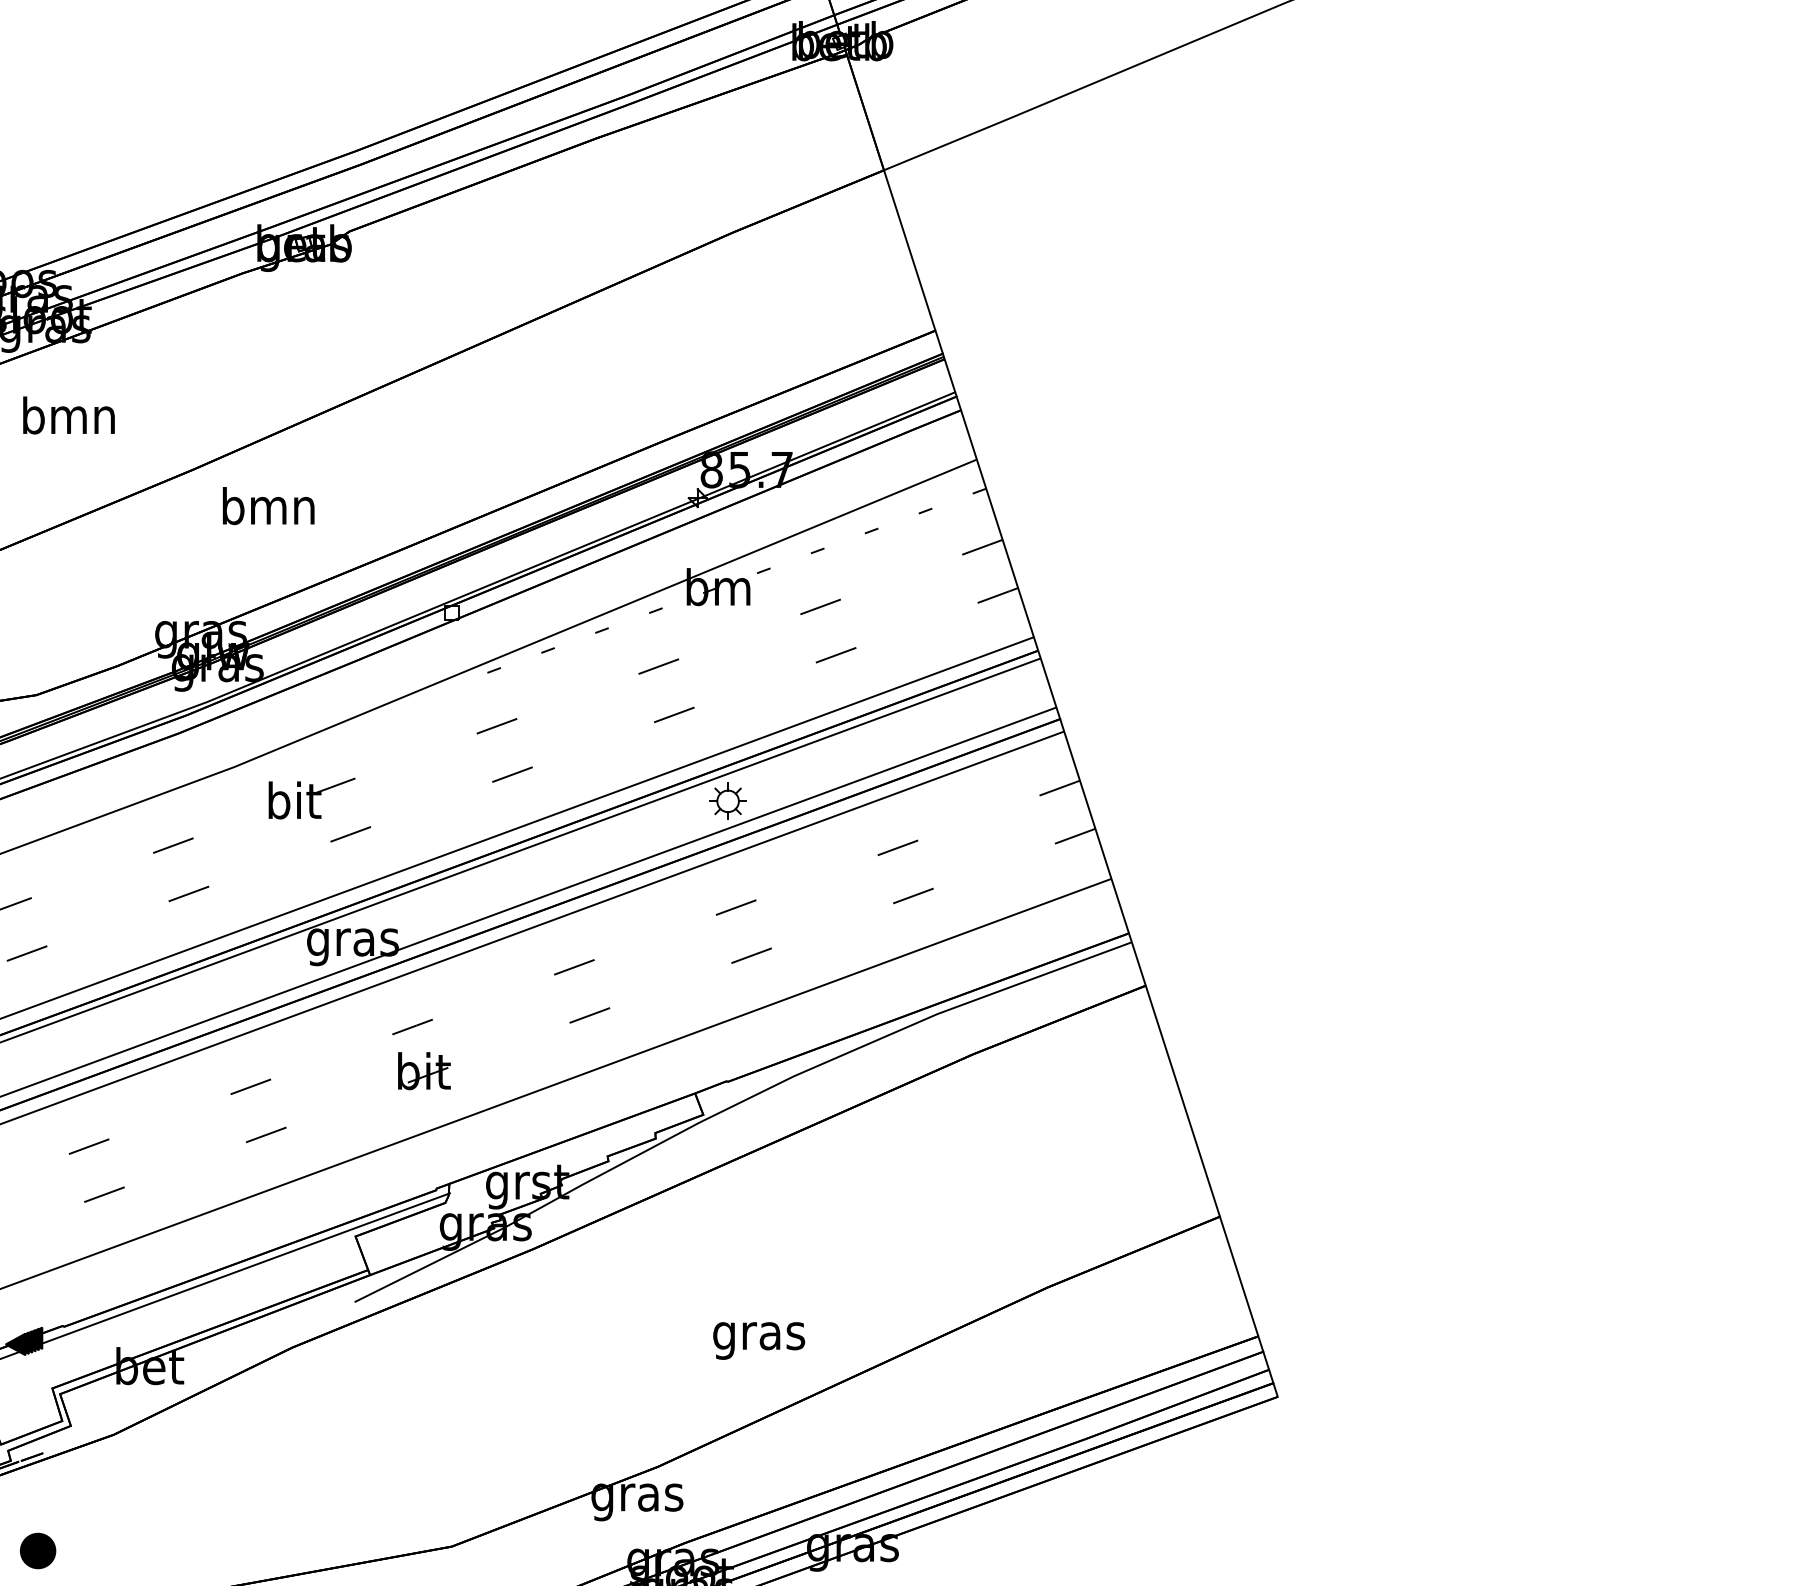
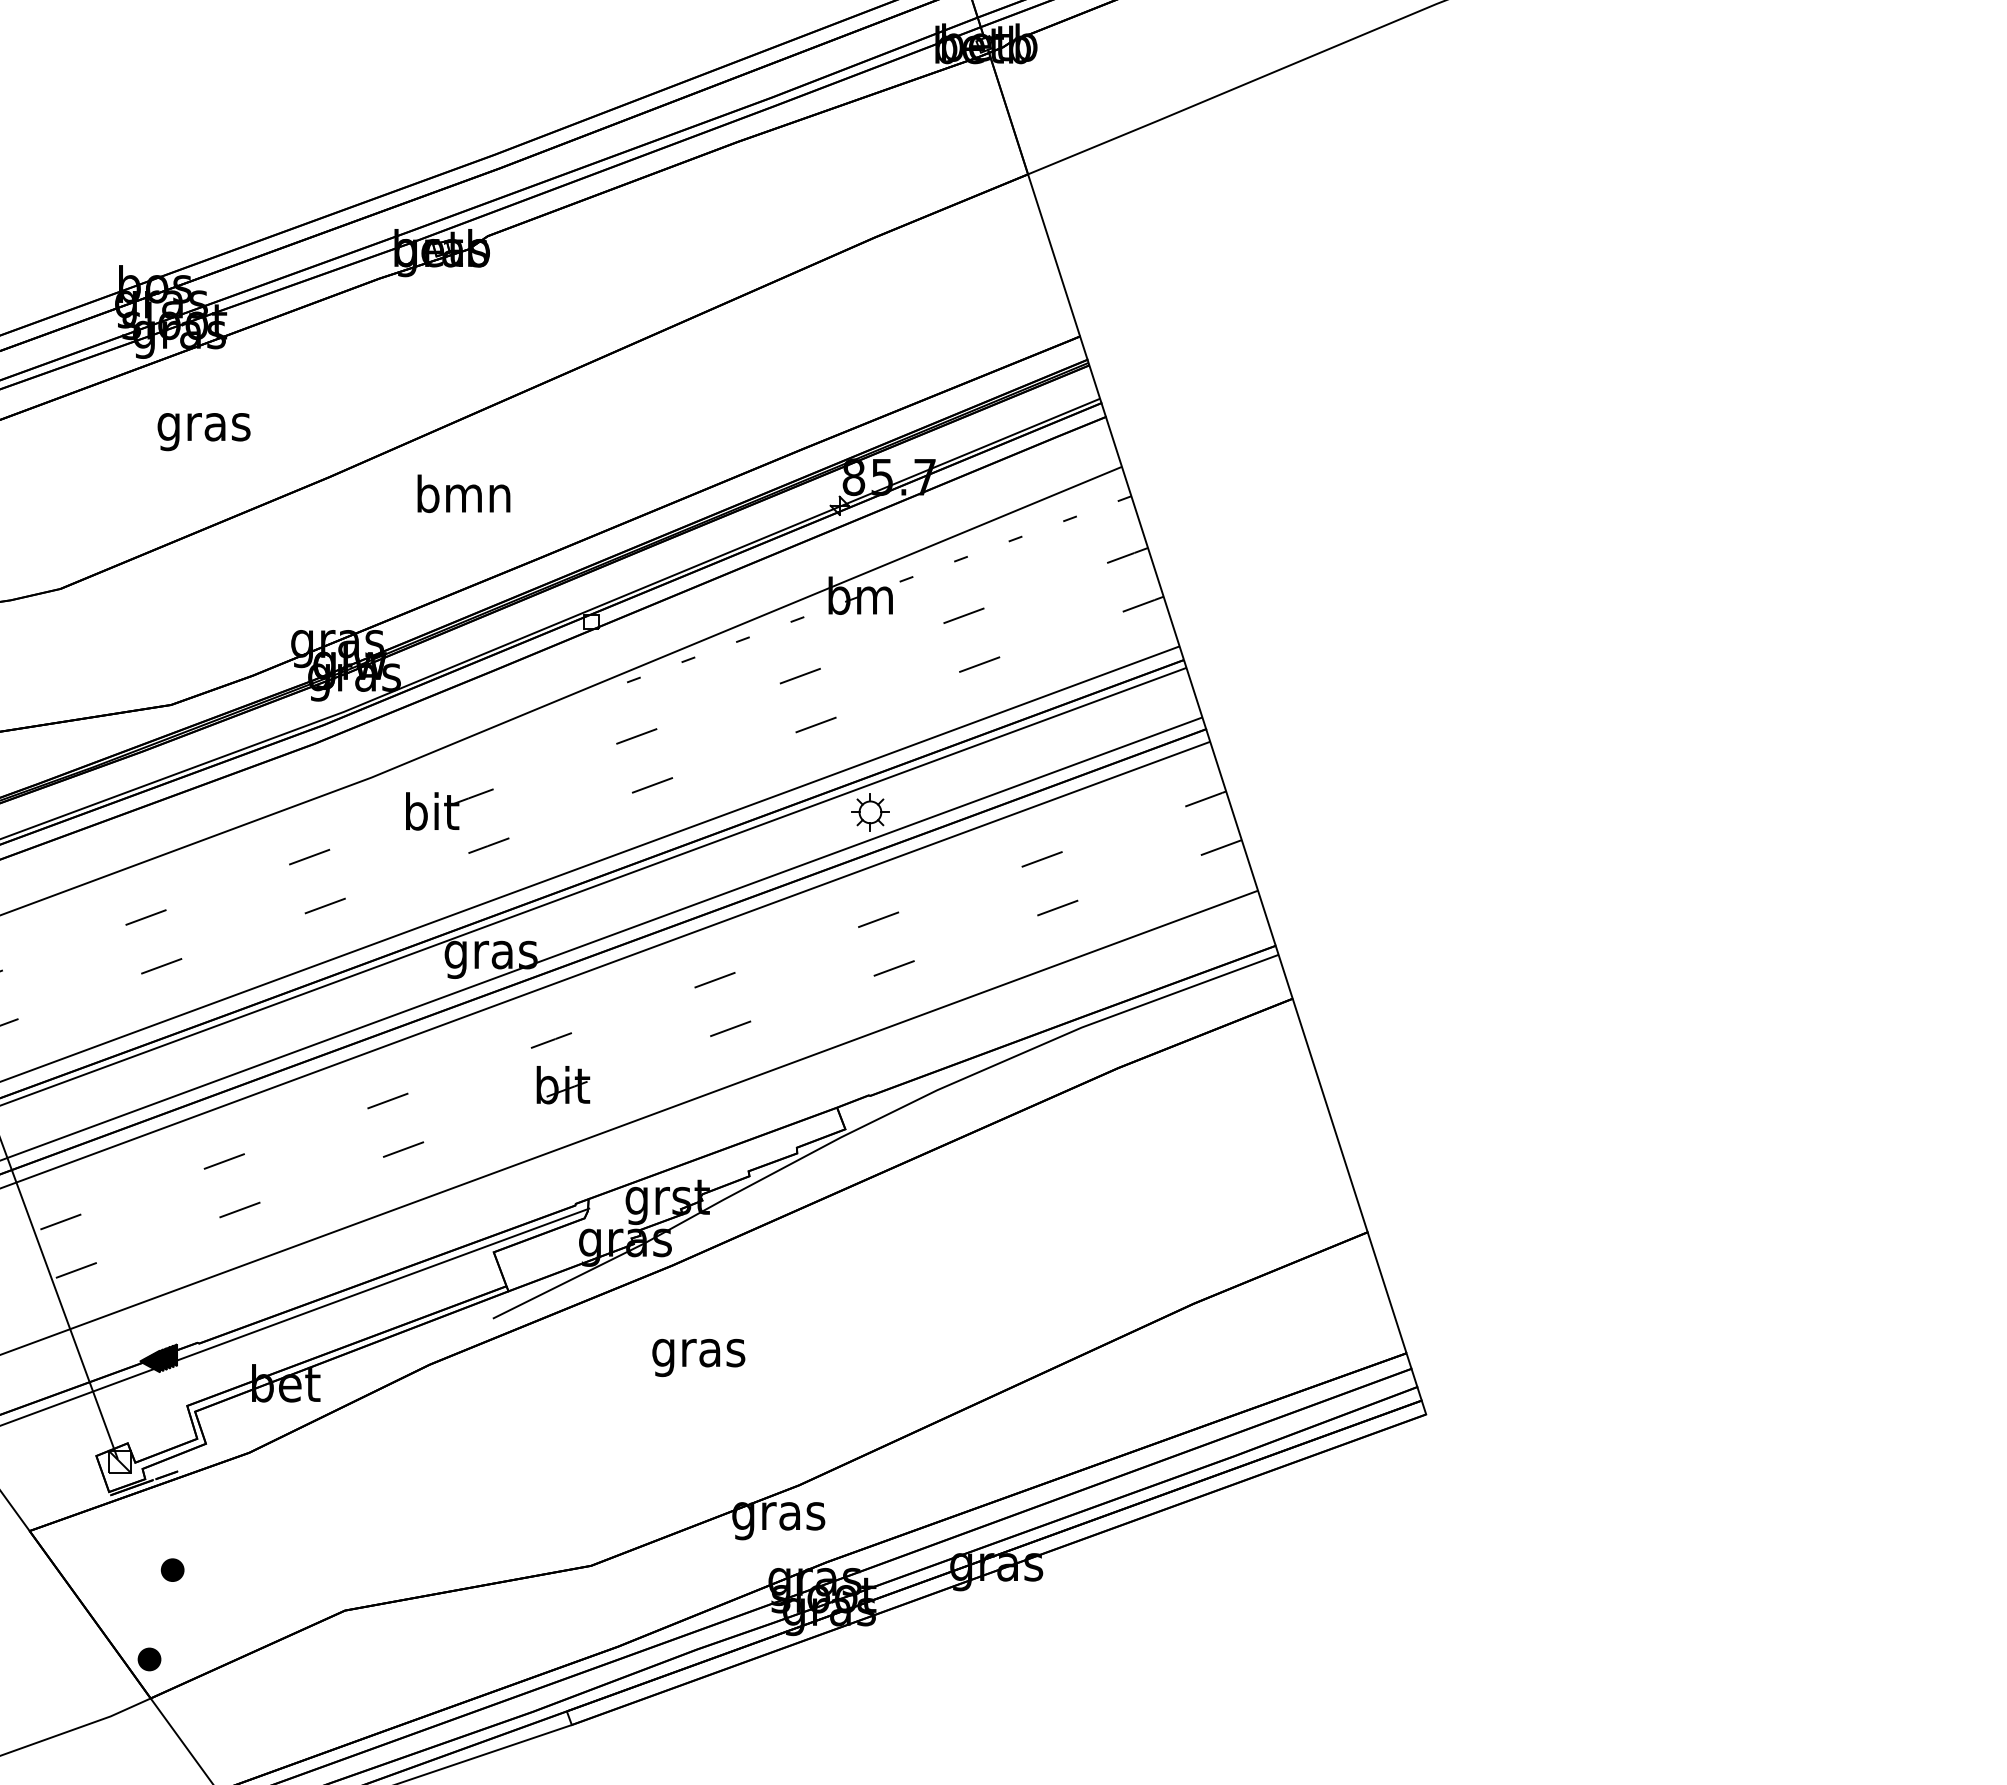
text: (68, 420) -> (203, 427), bmn -> gras
text: (268, 505) -> (463, 493), moved
text: (758, 1340) -> (698, 1357), moved
part: (37, 1550) -> (172, 1569), size x0.62

